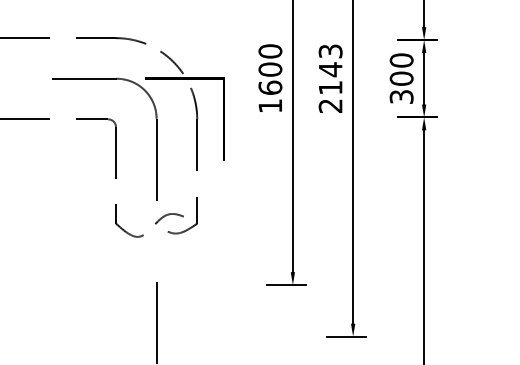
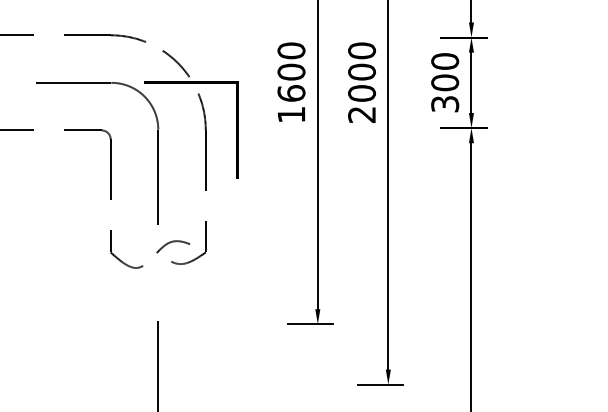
text: (330, 69) -> (361, 72), 2143 -> 2000

